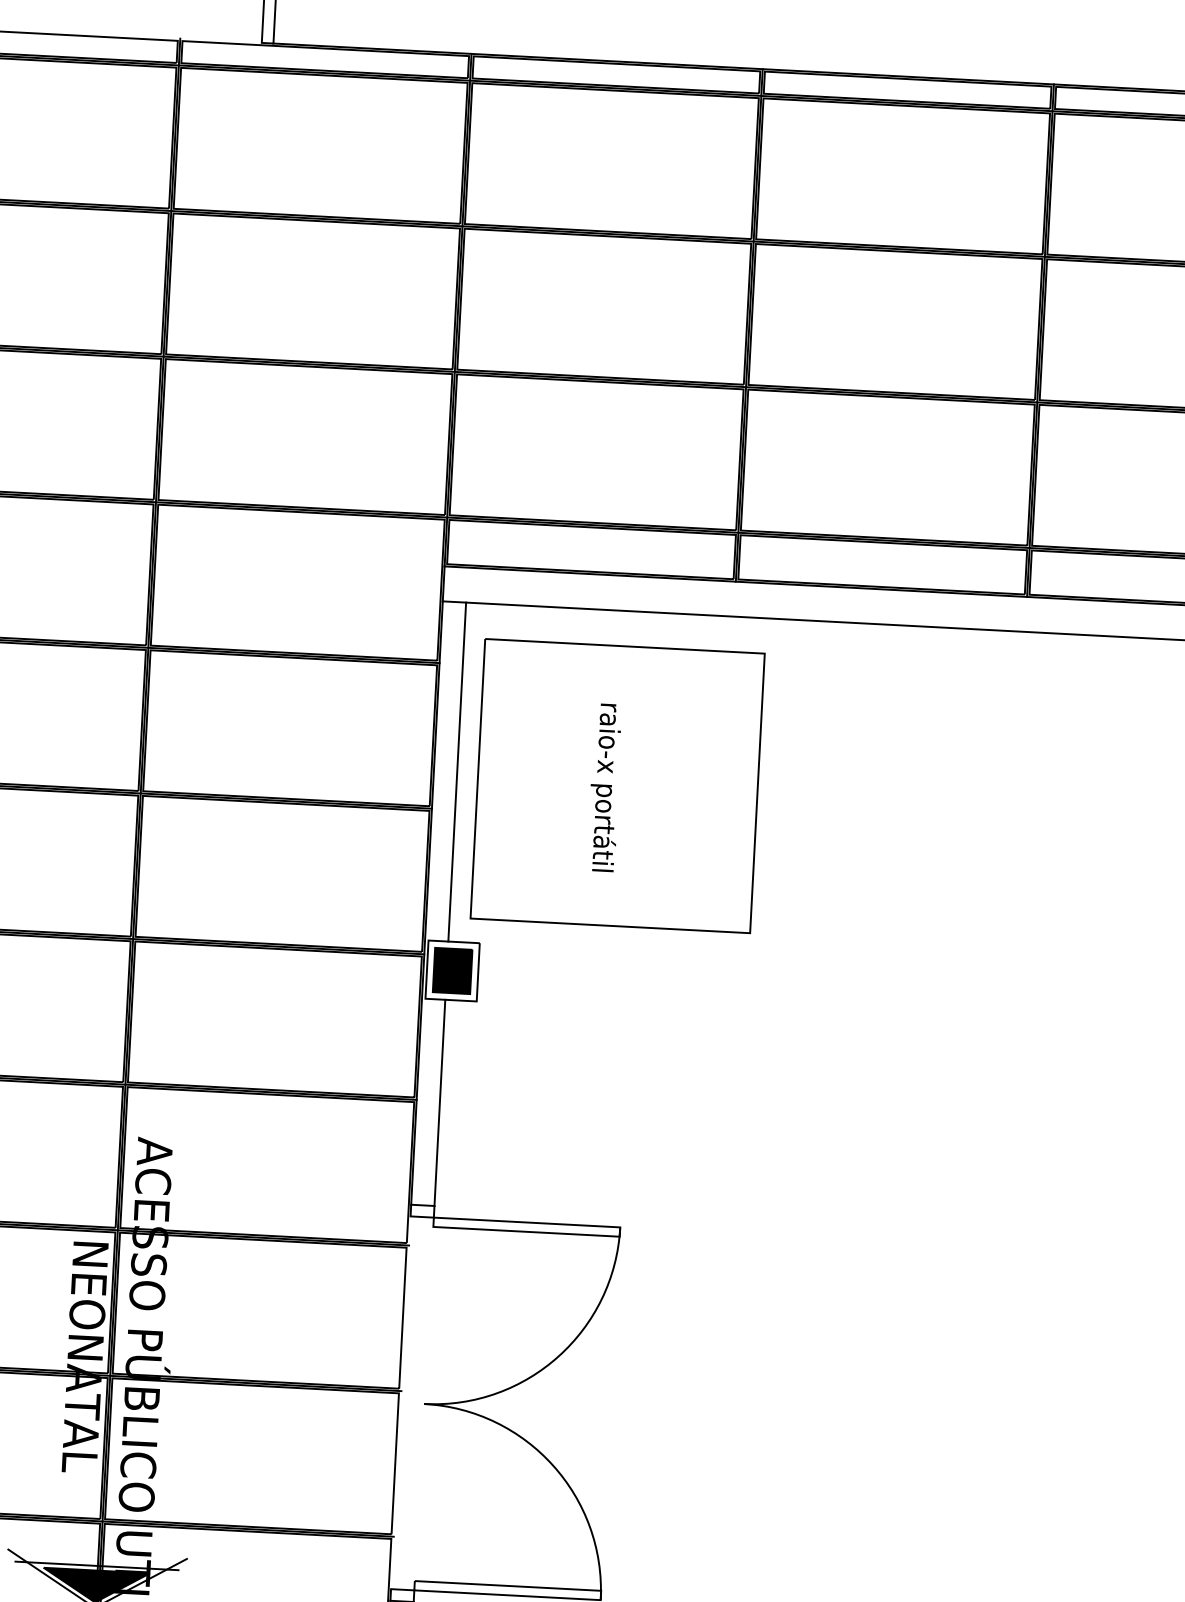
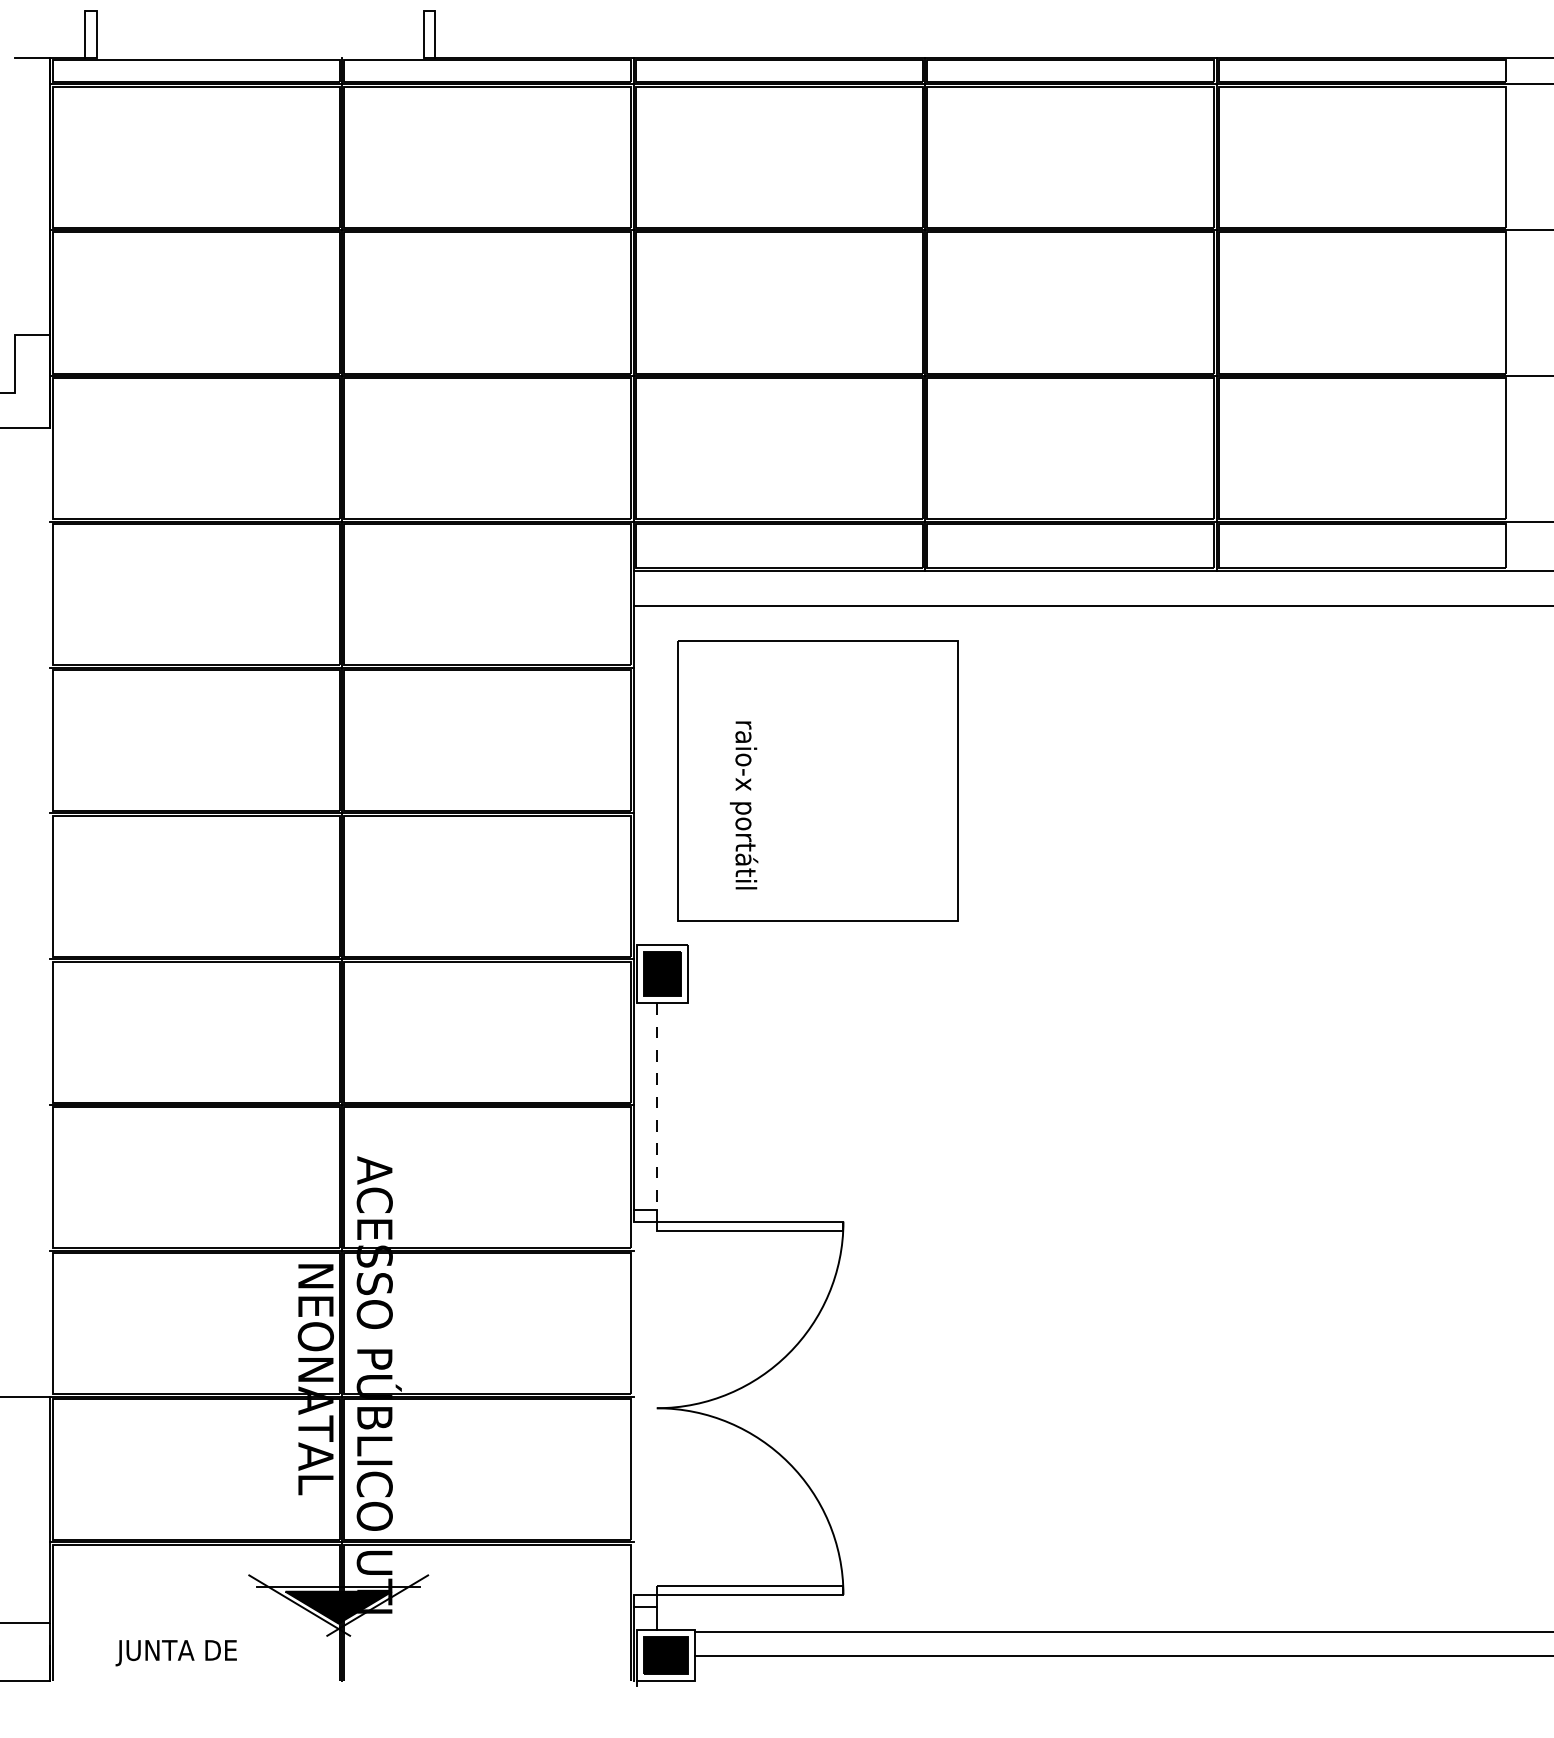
line: (456, 772) -> (656, 775), removed
text: (604, 787) -> (743, 805), moved
line: (439, 1103) -> (656, 1107), solid -> dashed

